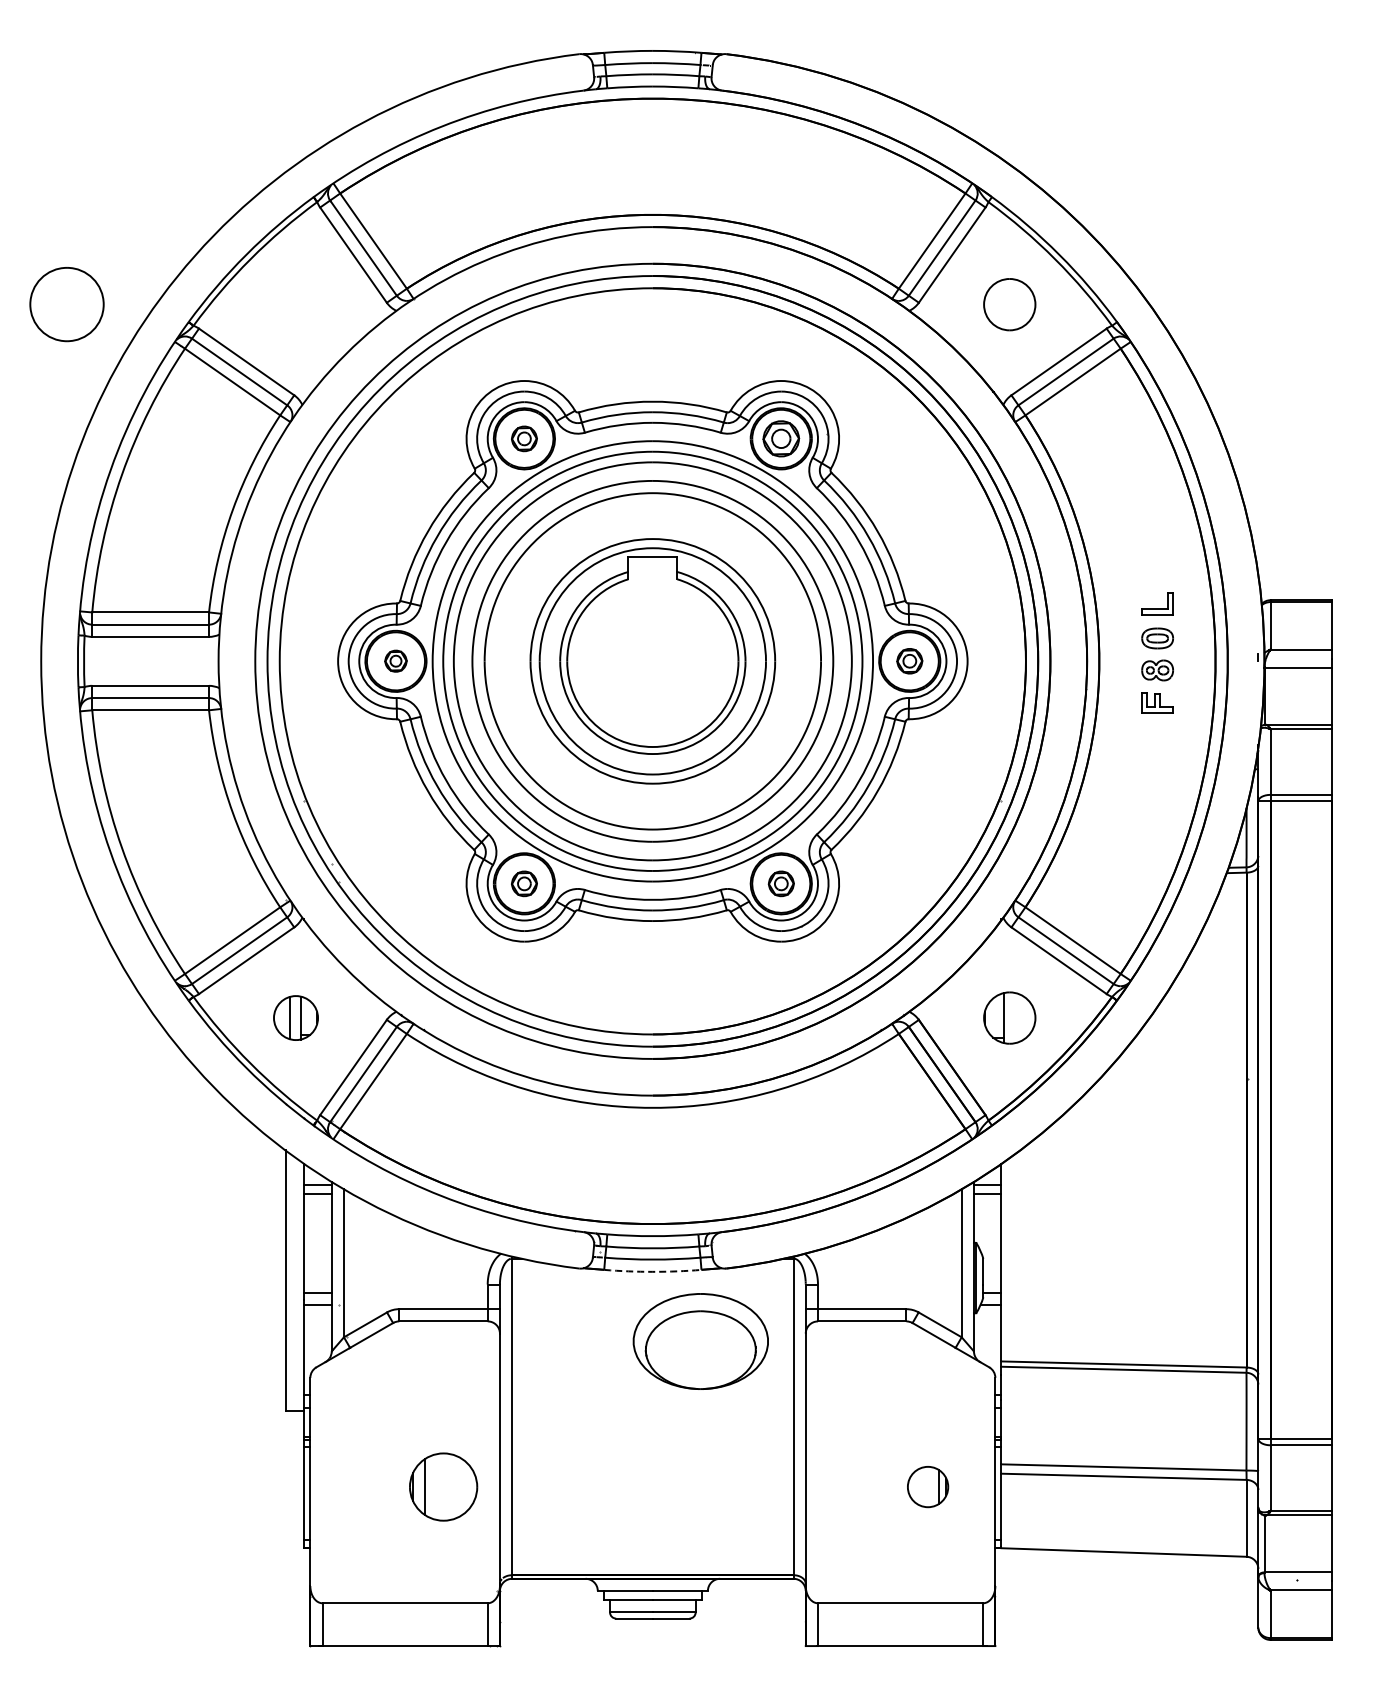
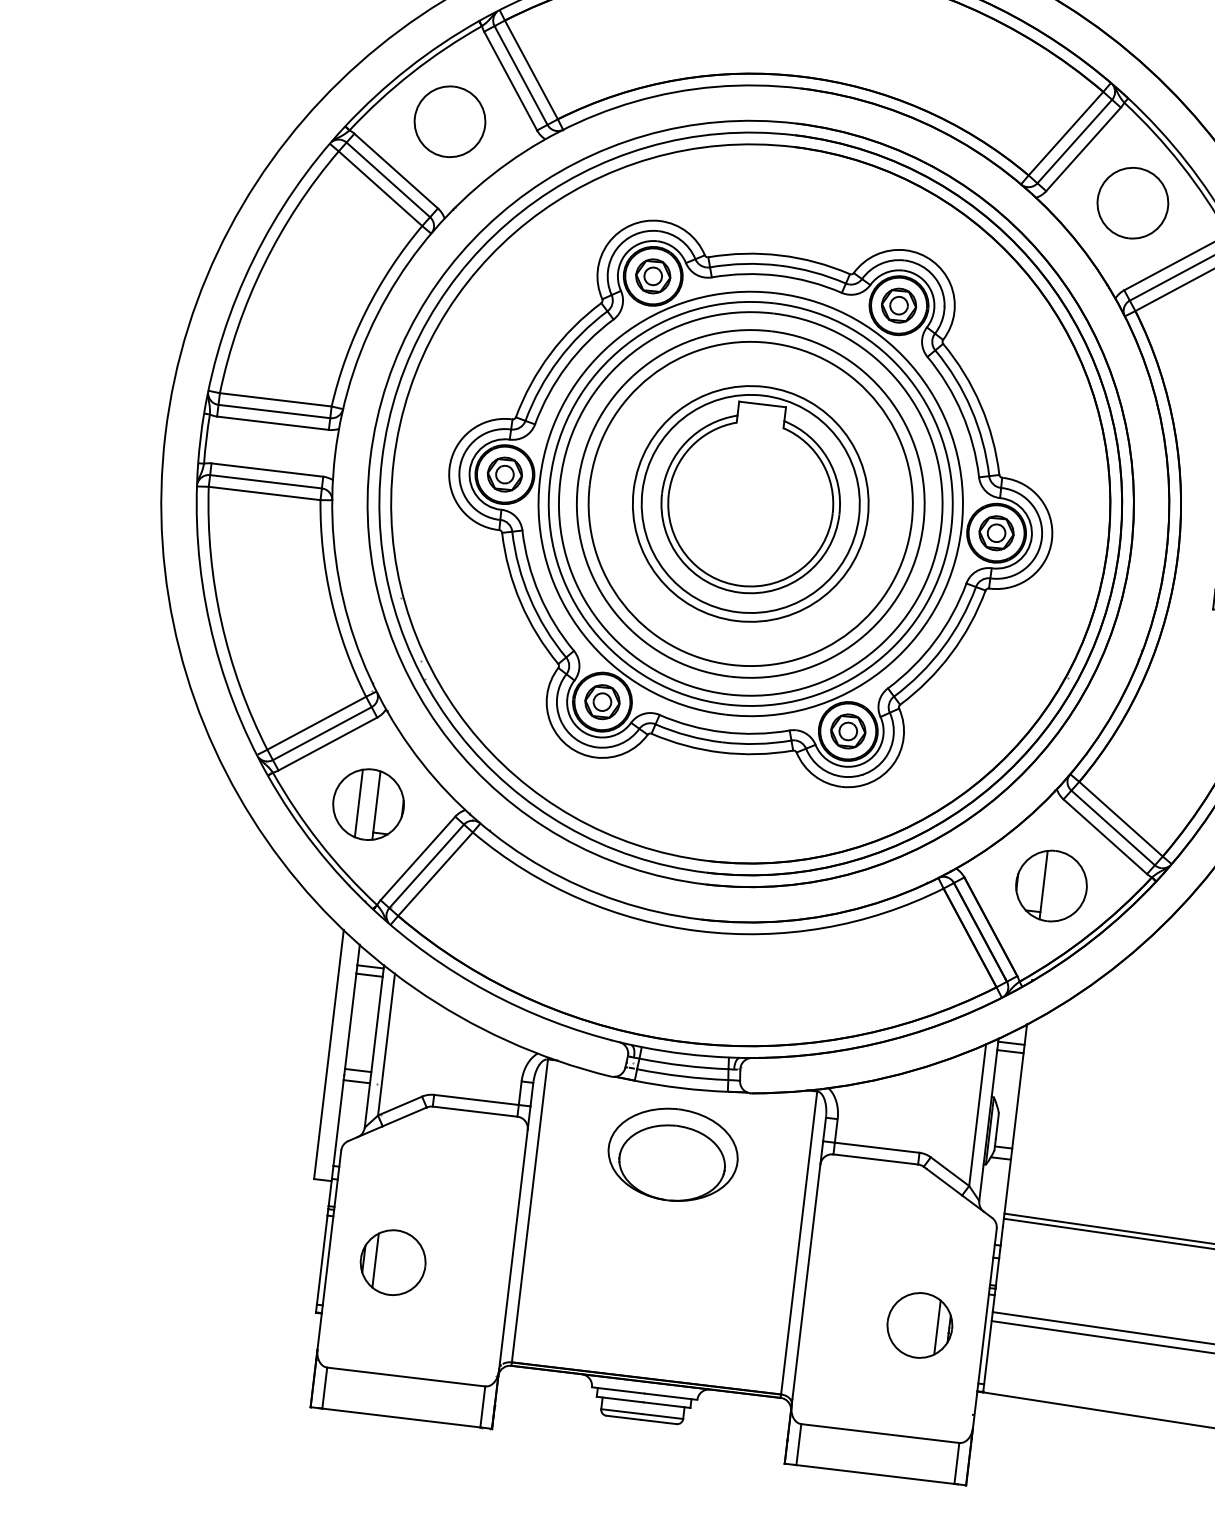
part: (66, 304) -> (449, 121), moved
part: (1009, 304) -> (1132, 203), size x1.43
part: (524, 438) -> (653, 276), size x1.43
part: (395, 660) -> (504, 473), size x1.67
part: (909, 660) -> (996, 532), size x1.43
part: (524, 883) -> (602, 701), size x1.43
part: (781, 883) -> (848, 731), size x1.43
part: (295, 1017) -> (368, 803), size x1.67
part: (1009, 1017) -> (1051, 885), size x1.43
arc: (652, 1271) -> (680, 1087), dashed -> solid
part: (700, 1341) -> (672, 1154), moved
part: (443, 1486) -> (393, 1262), moved
part: (927, 1486) -> (919, 1324), size x1.67

